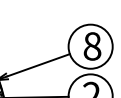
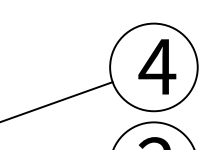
text: (91, 46) -> (155, 66), 8 -> 4

